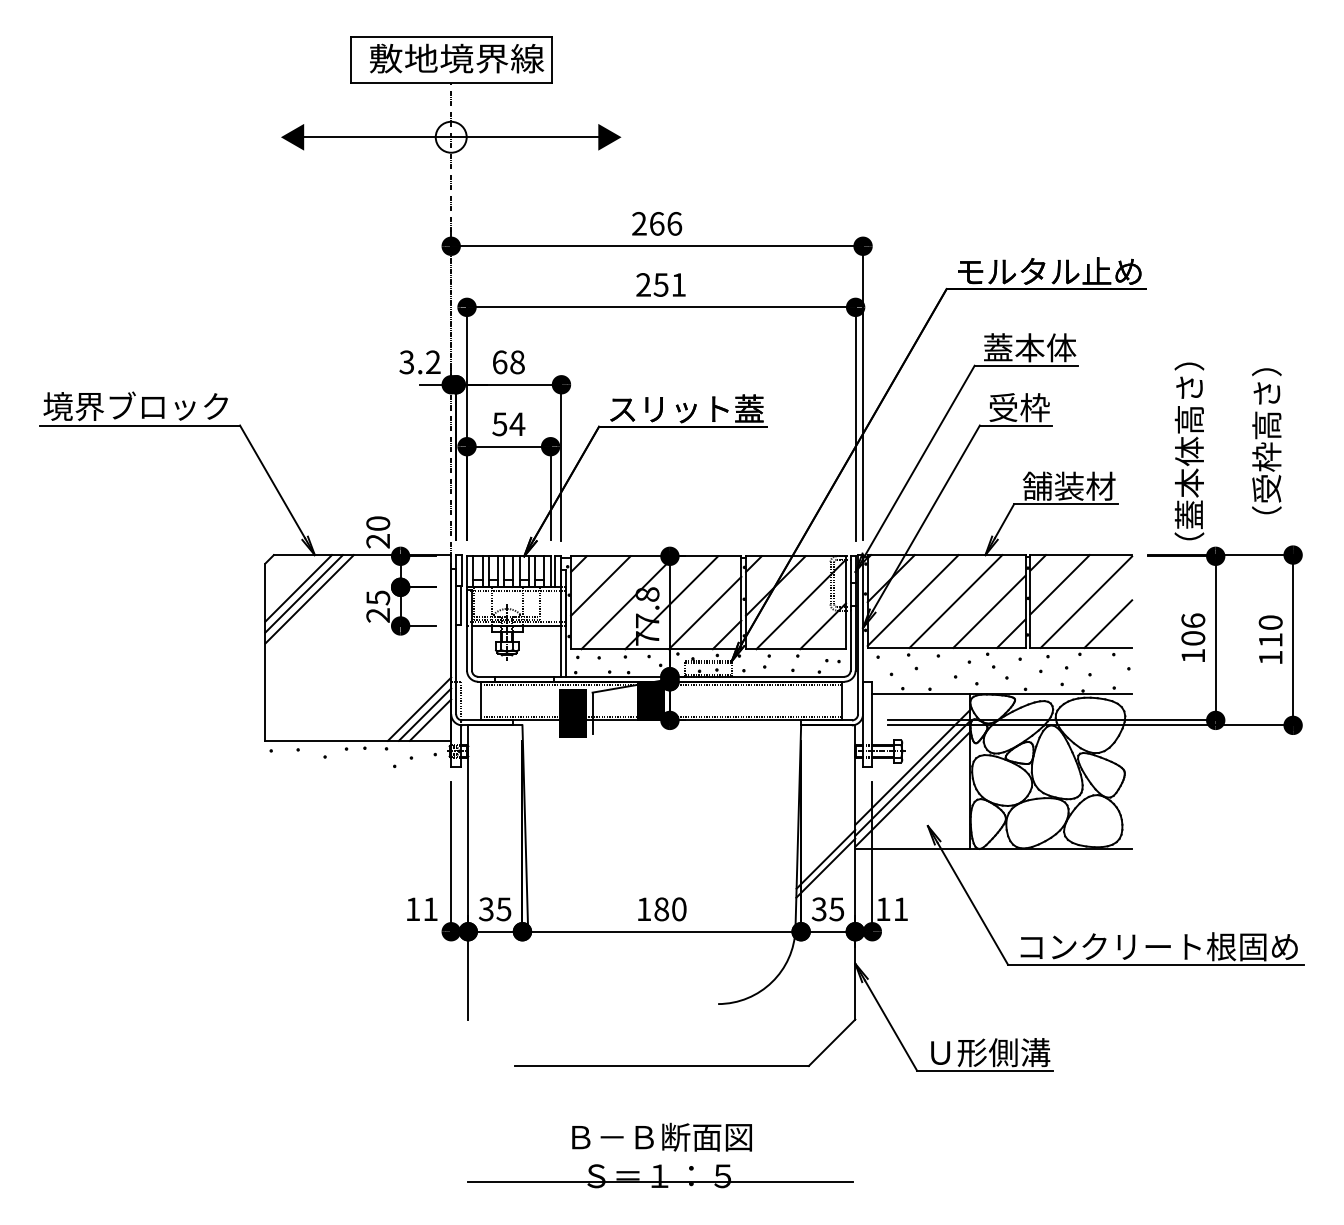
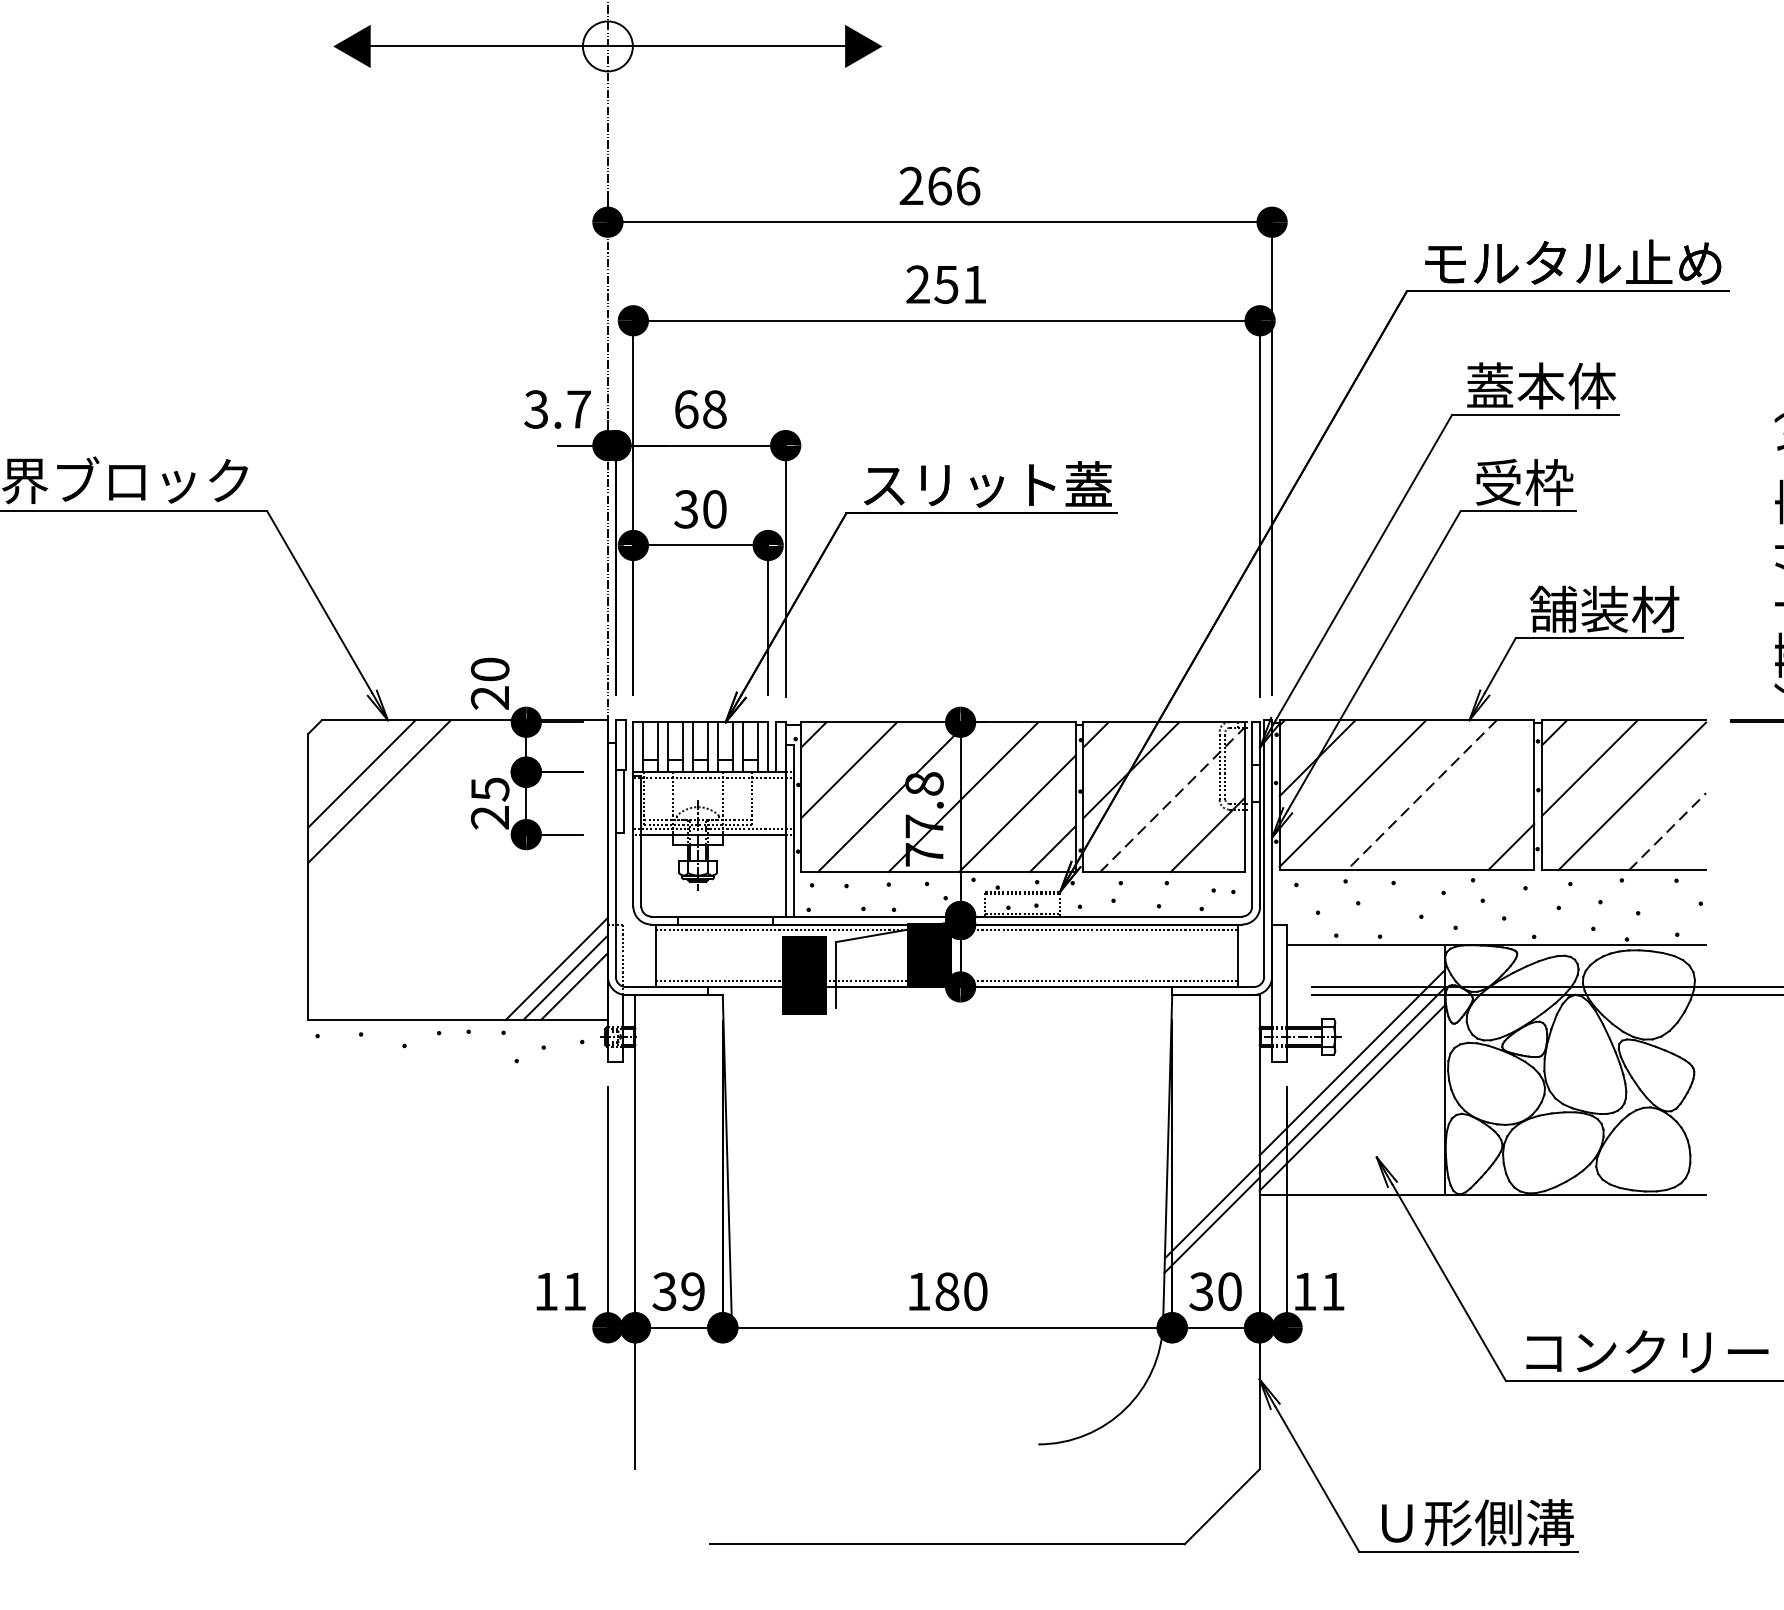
text: (433, 361) -> (579, 408), 3.2 -> 3.7
text: (508, 424) -> (700, 509), 54 -> 30
line: (303, 593) -> (369, 782), removed
line: (955, 601) -> (1421, 795), solid -> dashed
line: (801, 604) -> (1172, 799), solid -> dashed
line: (989, 611) -> (1476, 811), removed
line: (1108, 624) -> (1667, 832), solid -> dashed
text: (503, 909) -> (692, 1291), 35 -> 39
text: (836, 909) -> (1229, 1291), 35 -> 30

